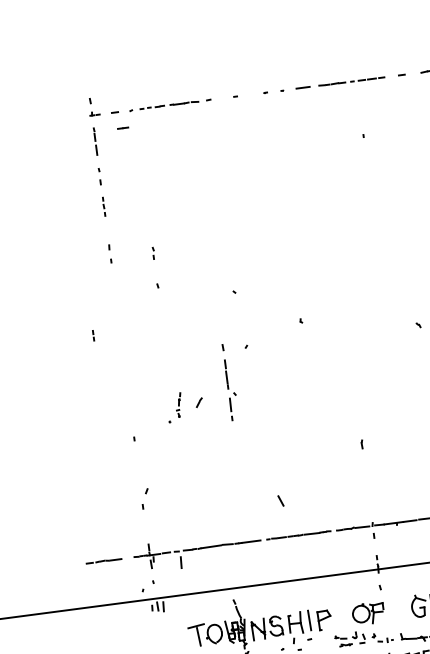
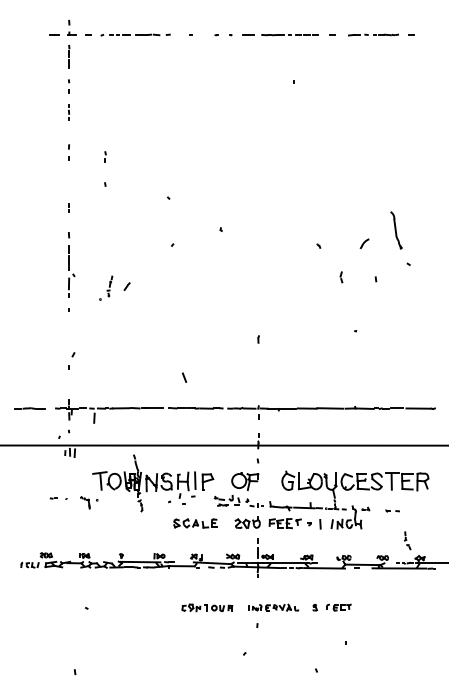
part: (122, 127) -> (54, 34), moved
part: (92, 335) -> (68, 207), moved
part: (230, 381) -> (71, 264), moved

